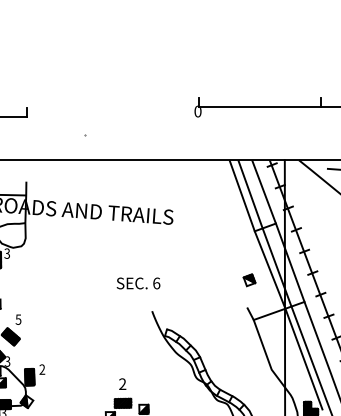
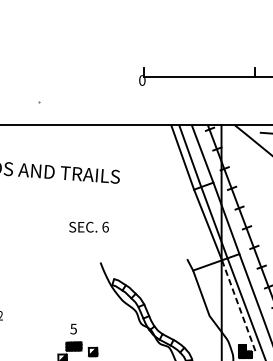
part: (249, 280) -> (189, 234), removed
text: (138, 283) -> (89, 227), moved
line: (303, 359) -> (238, 306), solid -> dashed
text: (122, 384) -> (73, 329), 2 -> 5

